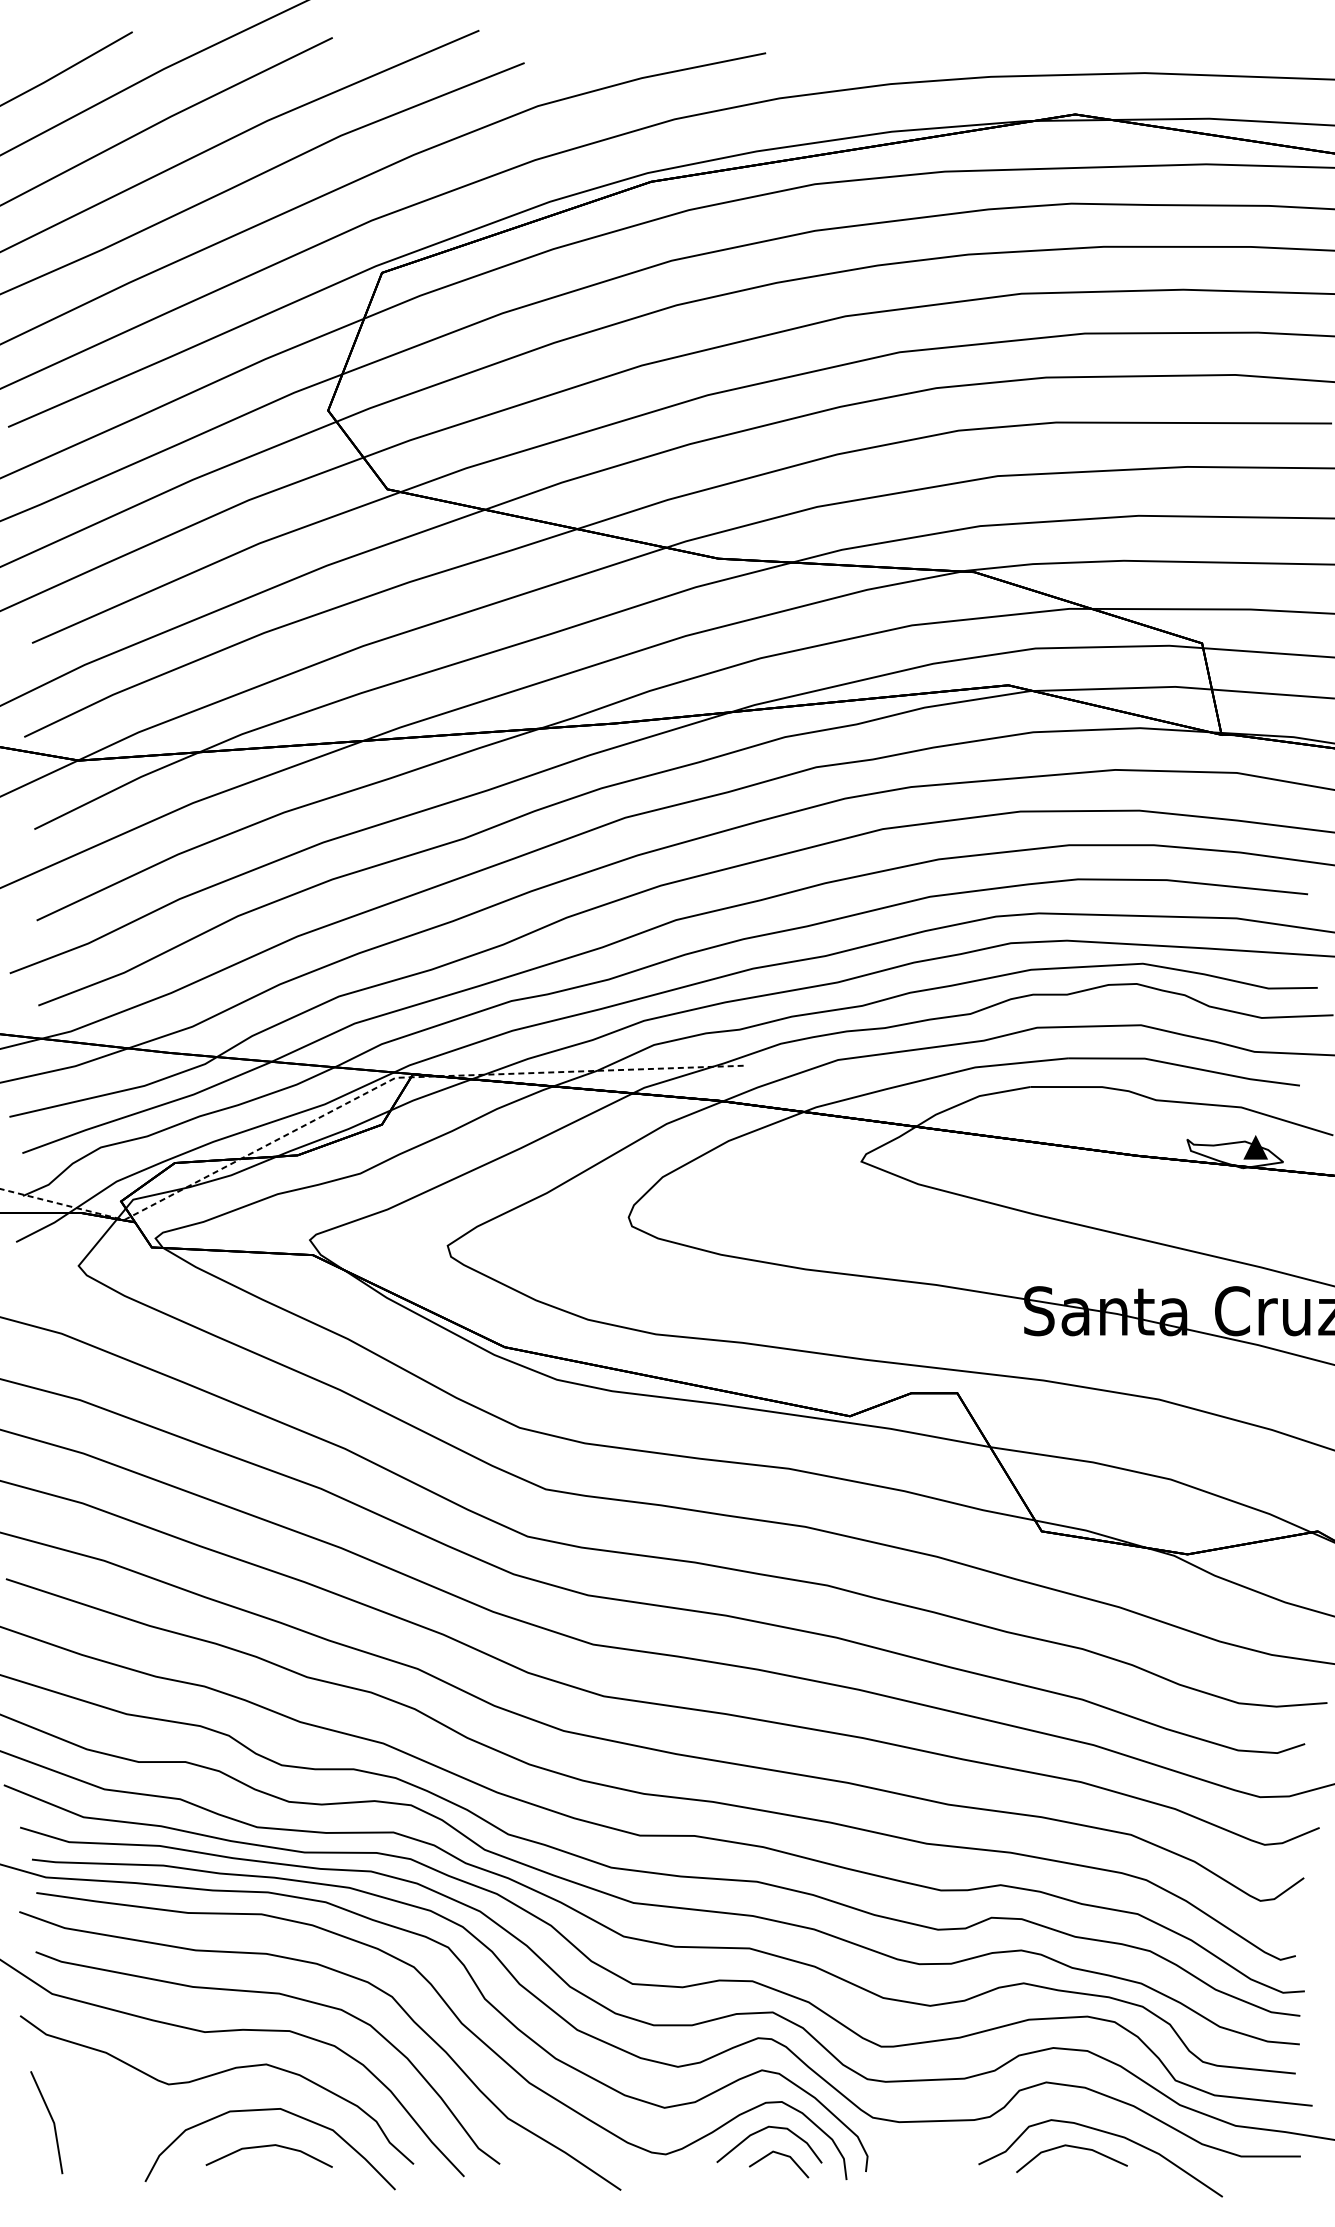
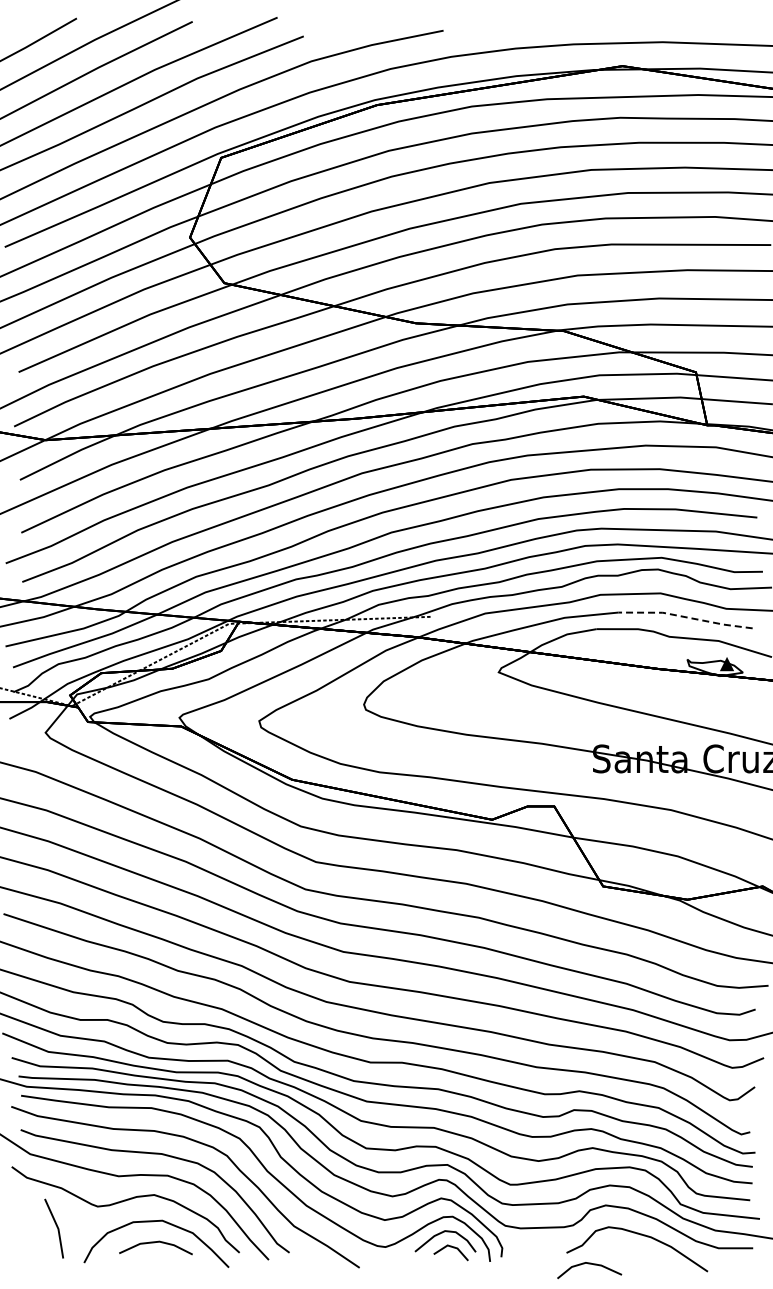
line: (1185, 1066) -> (686, 617), solid -> dashed
line: (50, 2120) -> (56, 1227), moved
line: (1071, 2148) -> (589, 1264), moved

